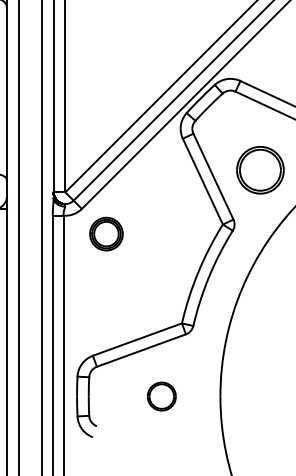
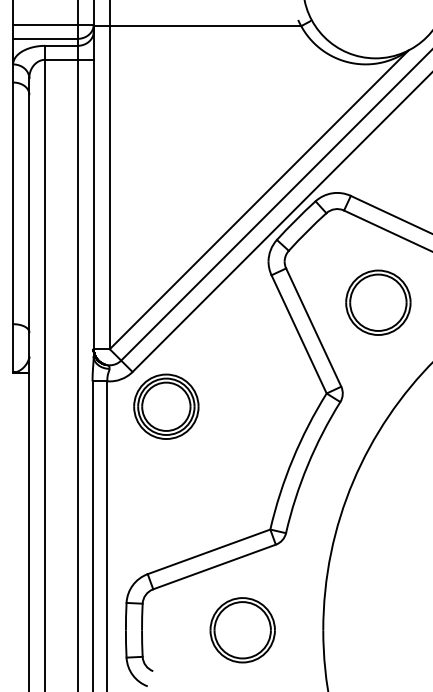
part: (260, 170) -> (378, 302), moved
part: (106, 233) -> (166, 406), size x1.43
part: (161, 396) -> (242, 630), size x1.67

